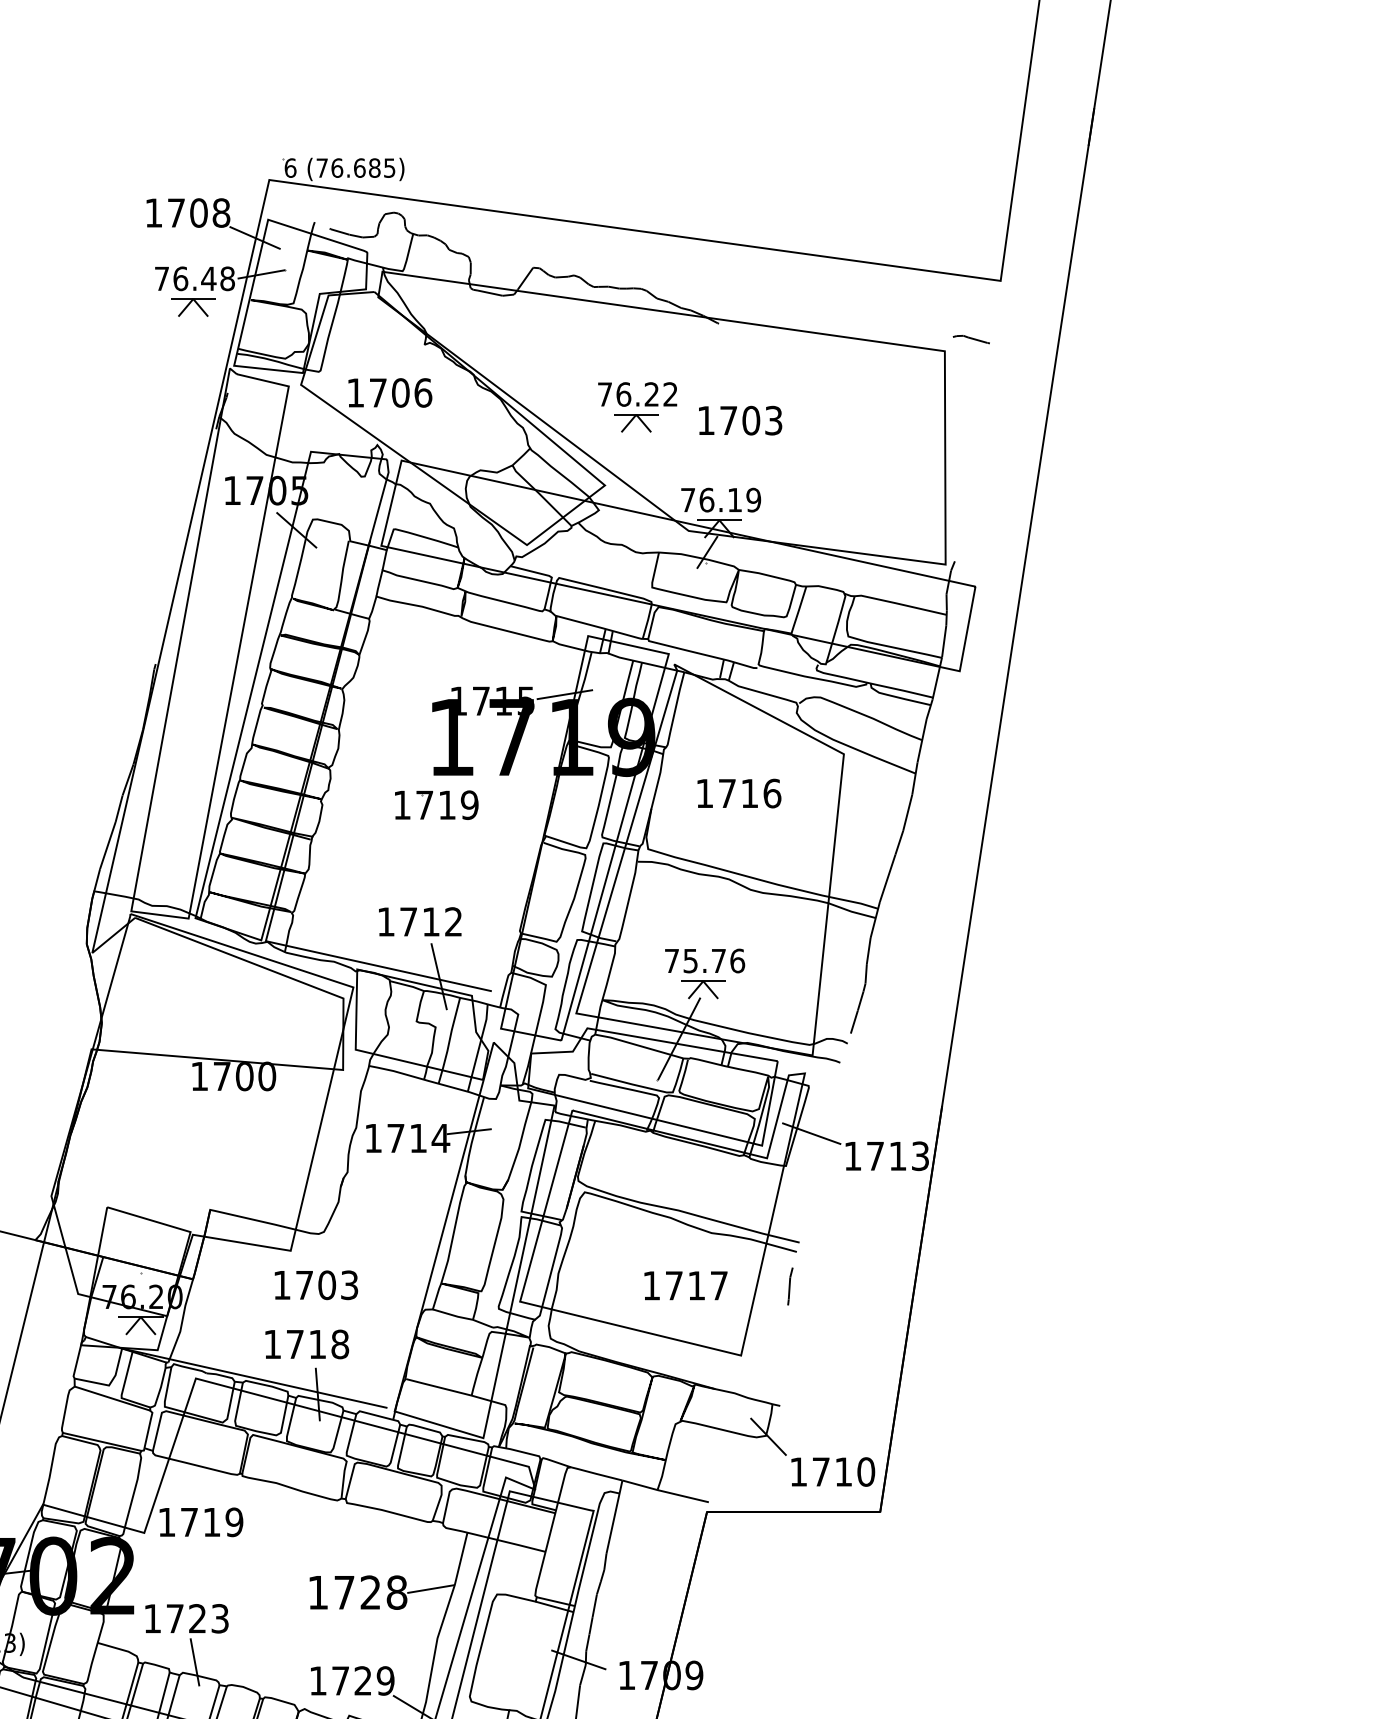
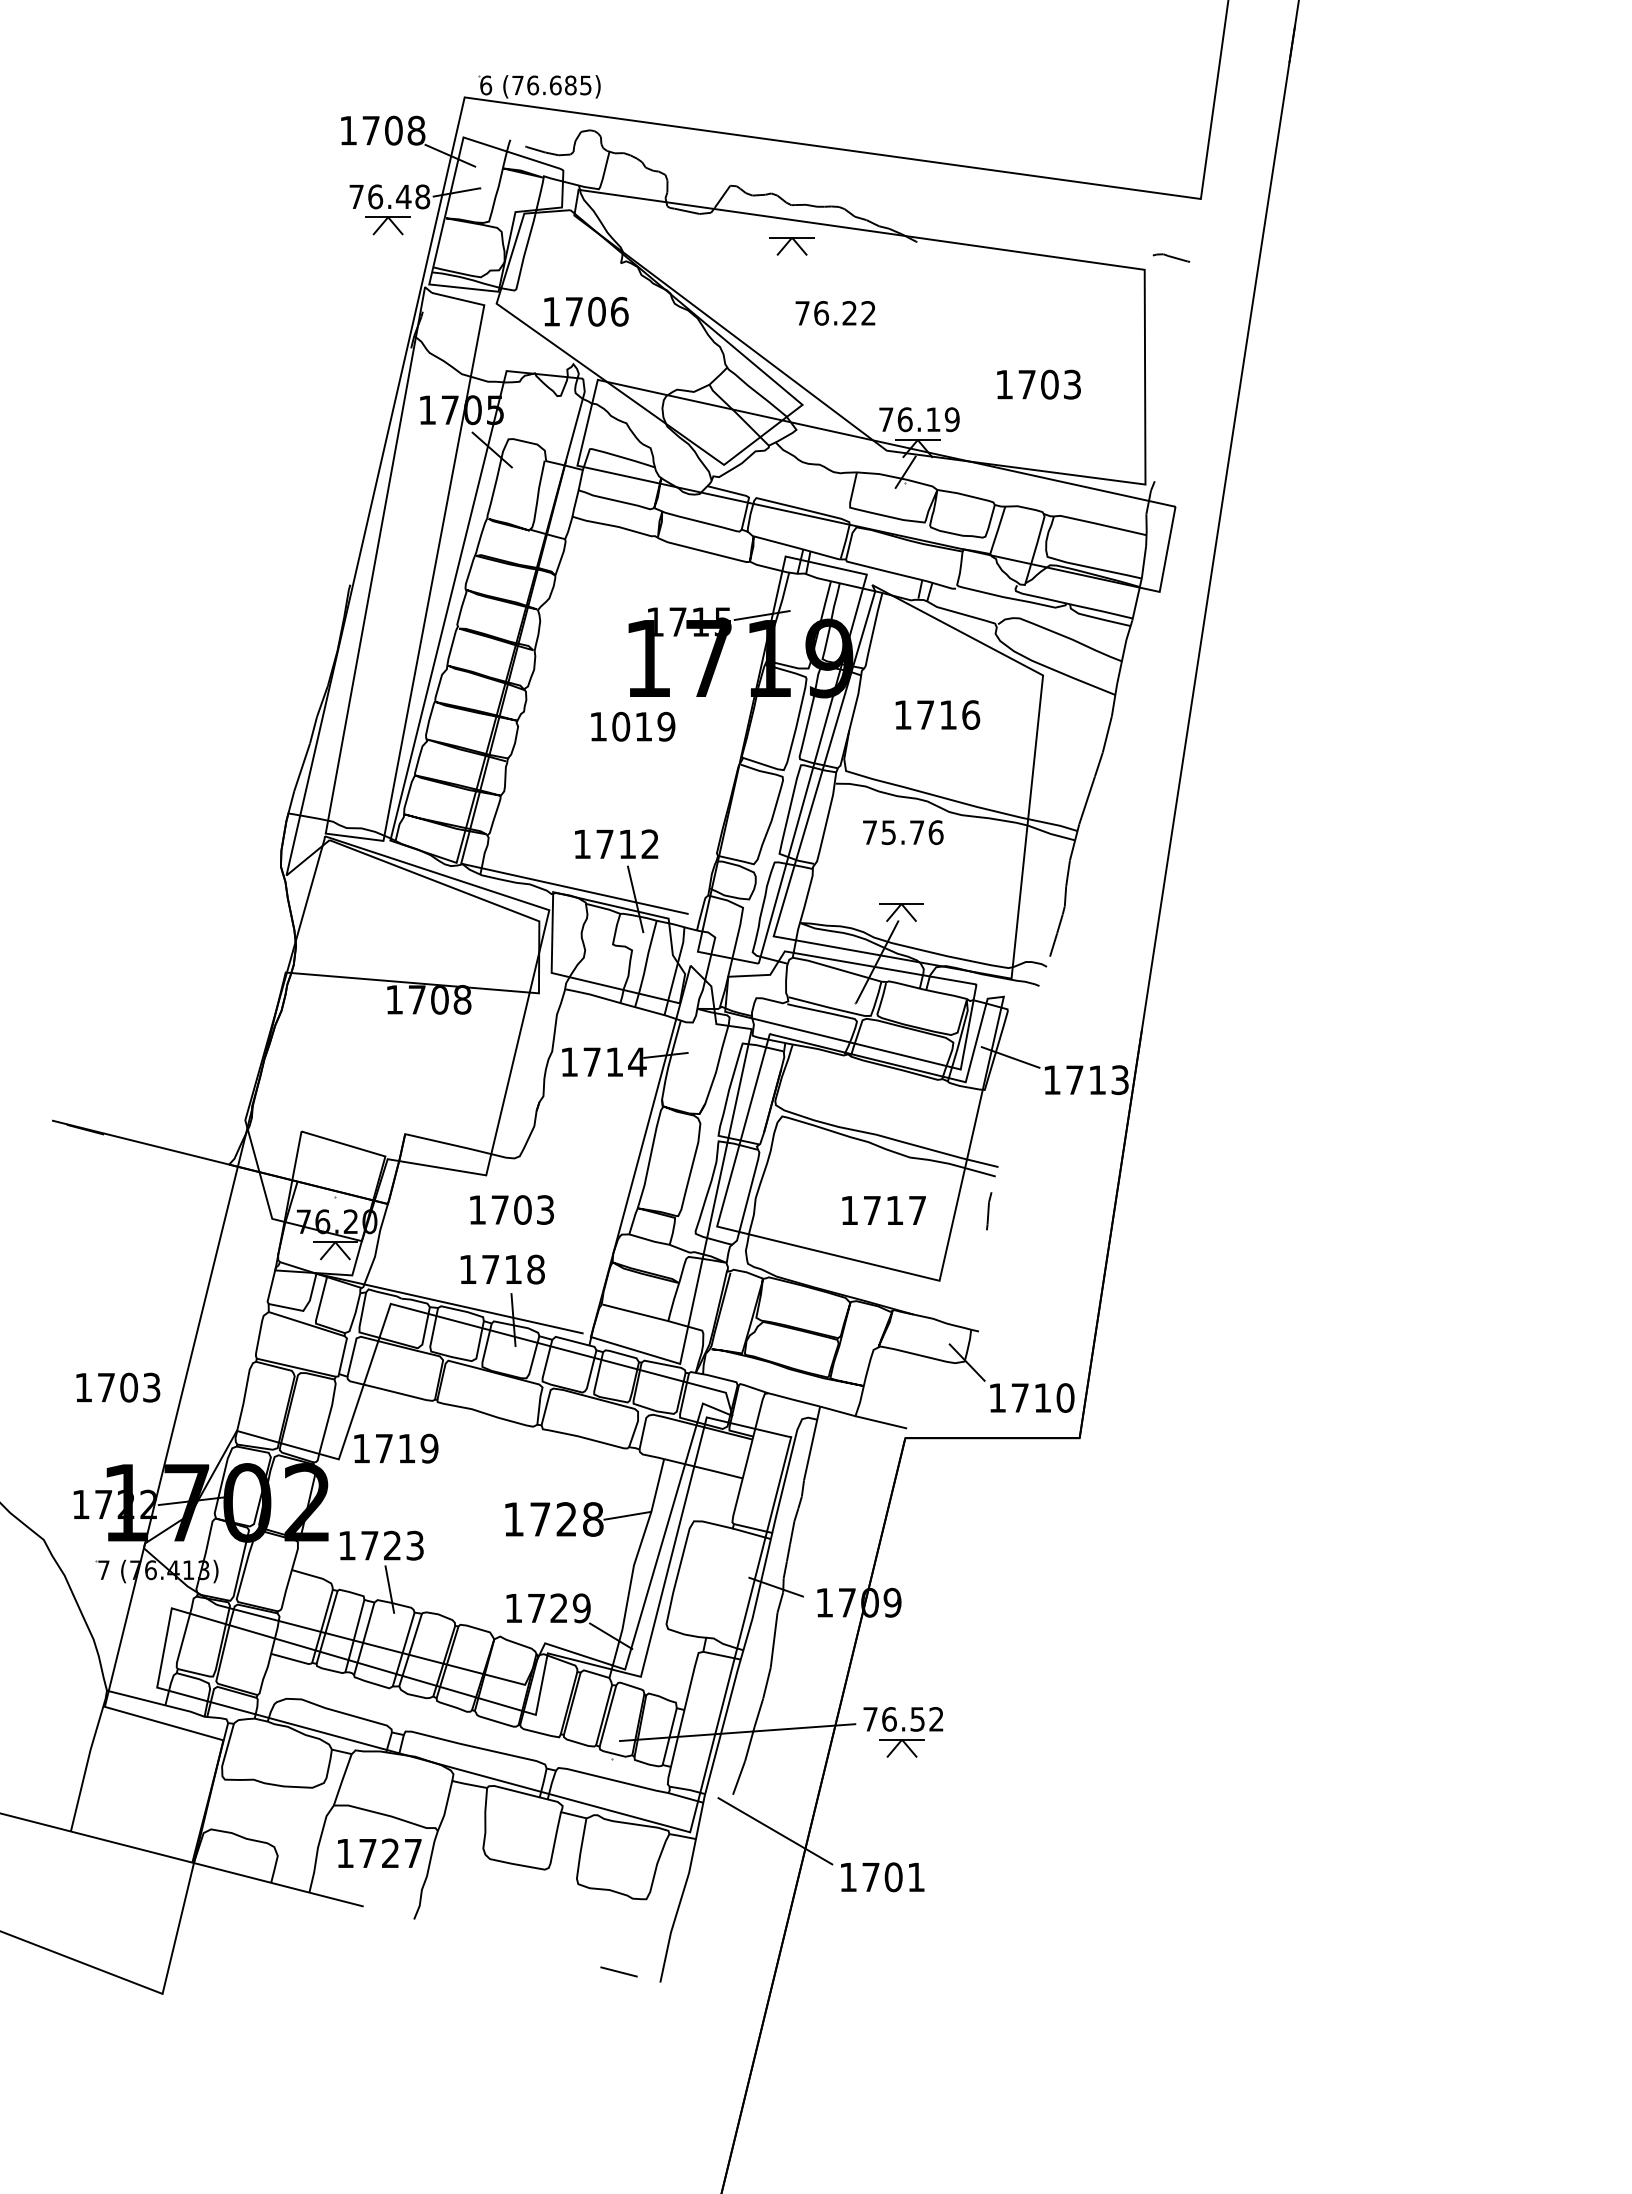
text: (740, 420) -> (1038, 384), moved
part: (635, 423) -> (791, 246), moved
text: (425, 804) -> (621, 726), 1719 -> 1019
text: (705, 960) -> (903, 832), moved
text: (267, 1076) -> (462, 999), 1700 -> 1708

